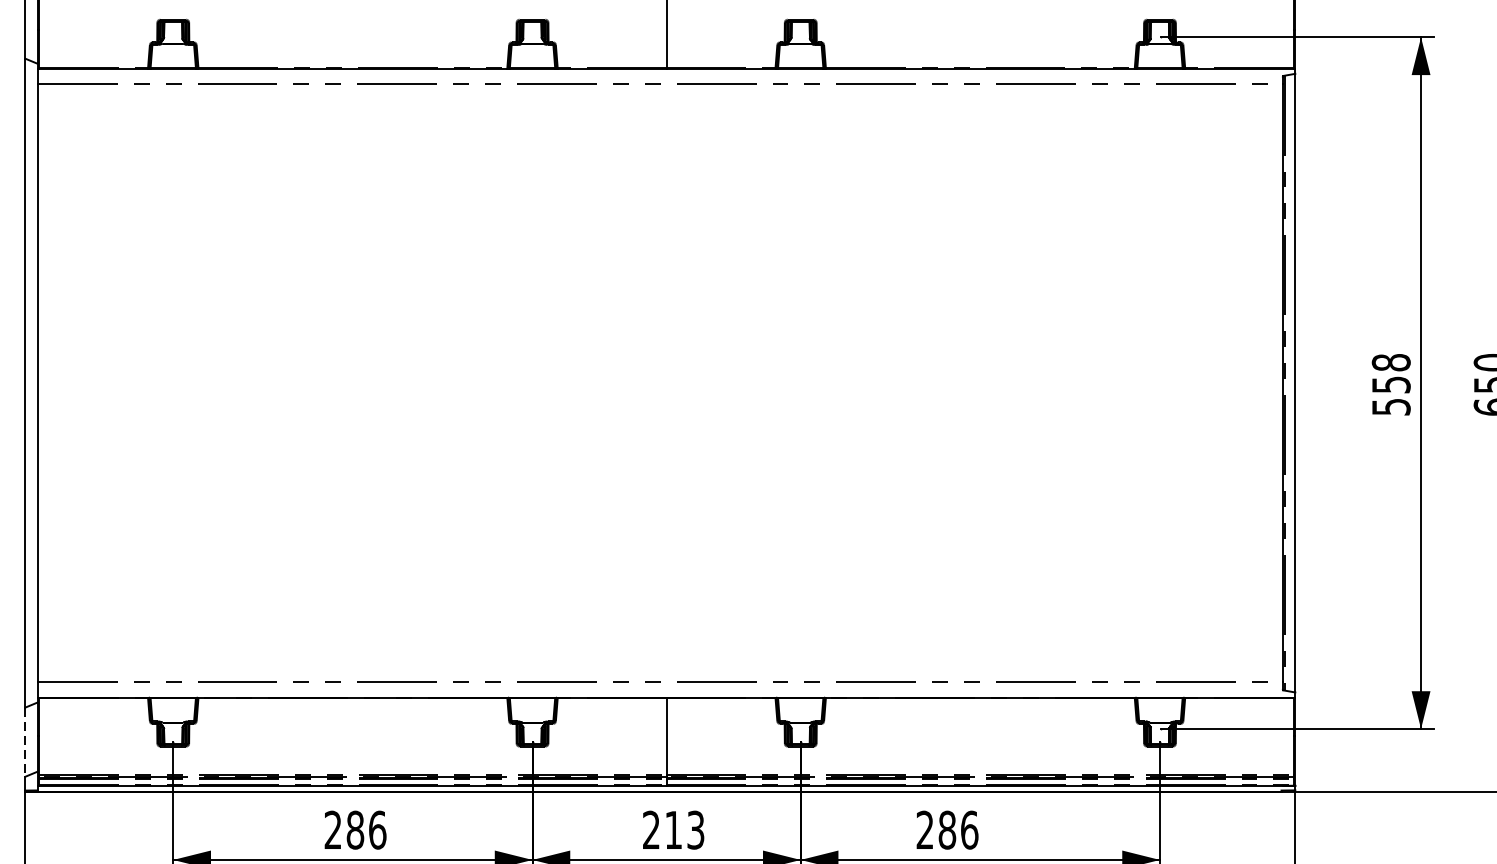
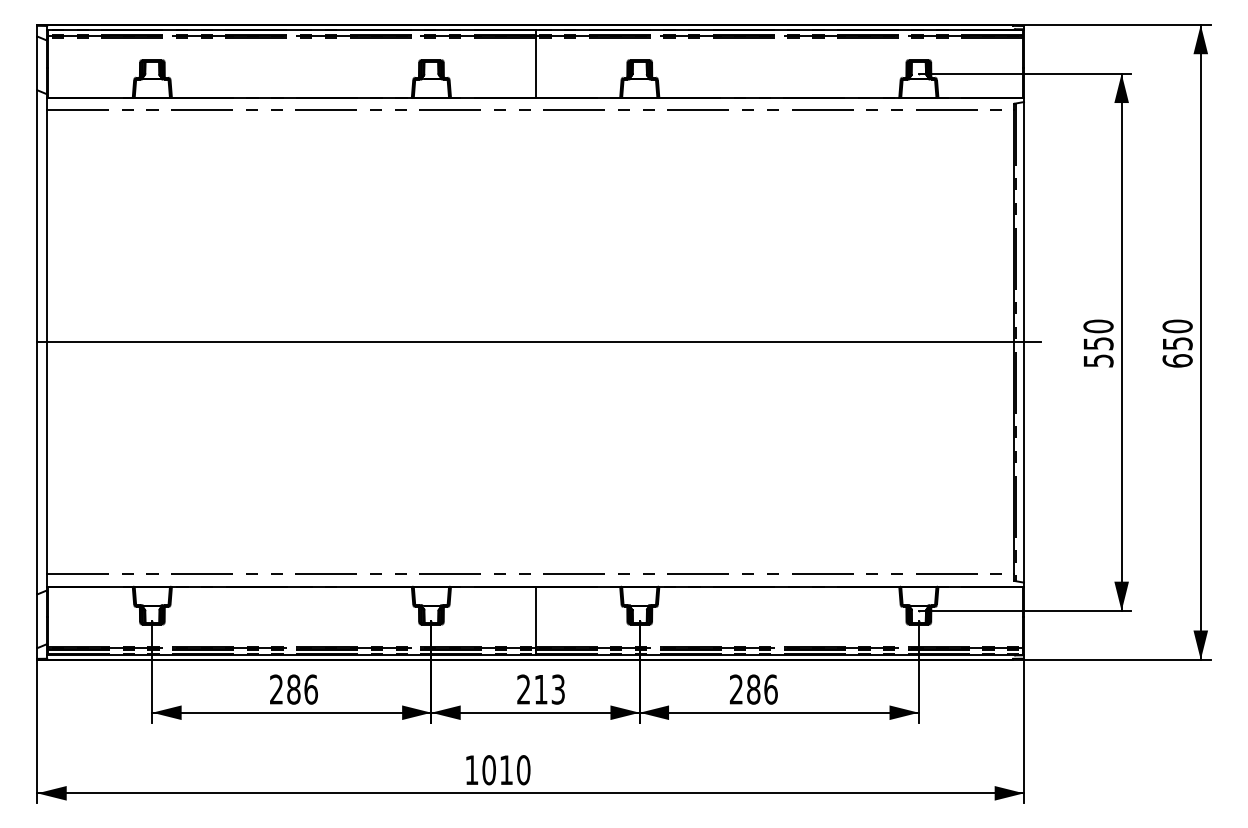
text: (1391, 362) -> (1098, 326), 558 -> 550
line: (670, 383) -> (538, 342), added
line: (25, 742) -> (37, 621), dashed -> solid

